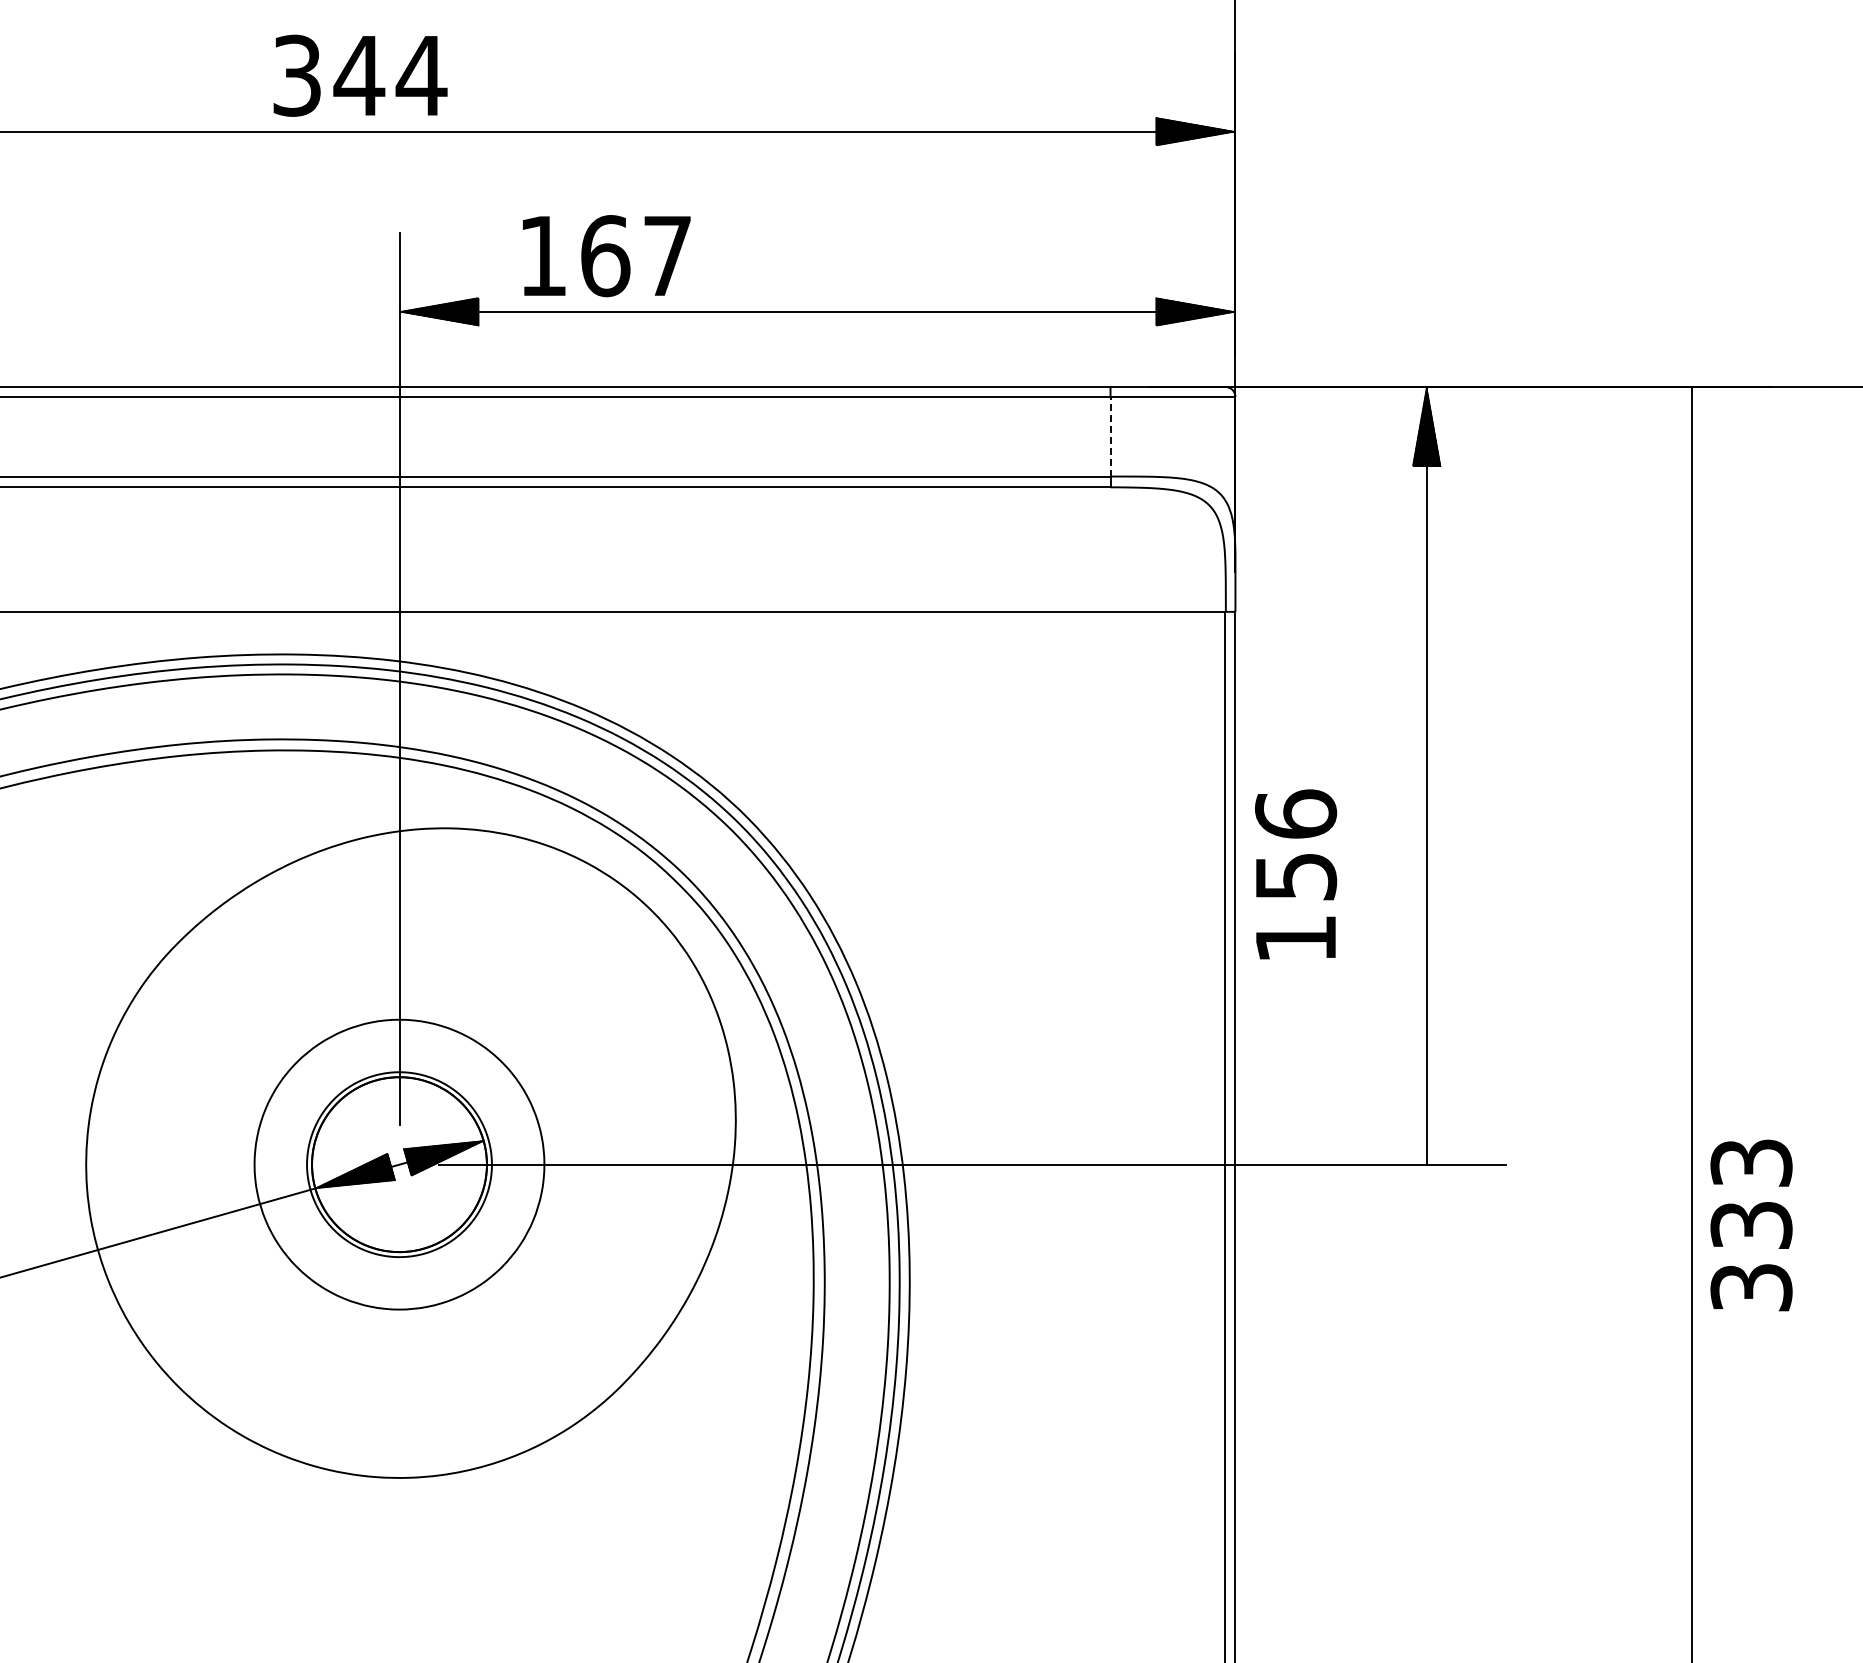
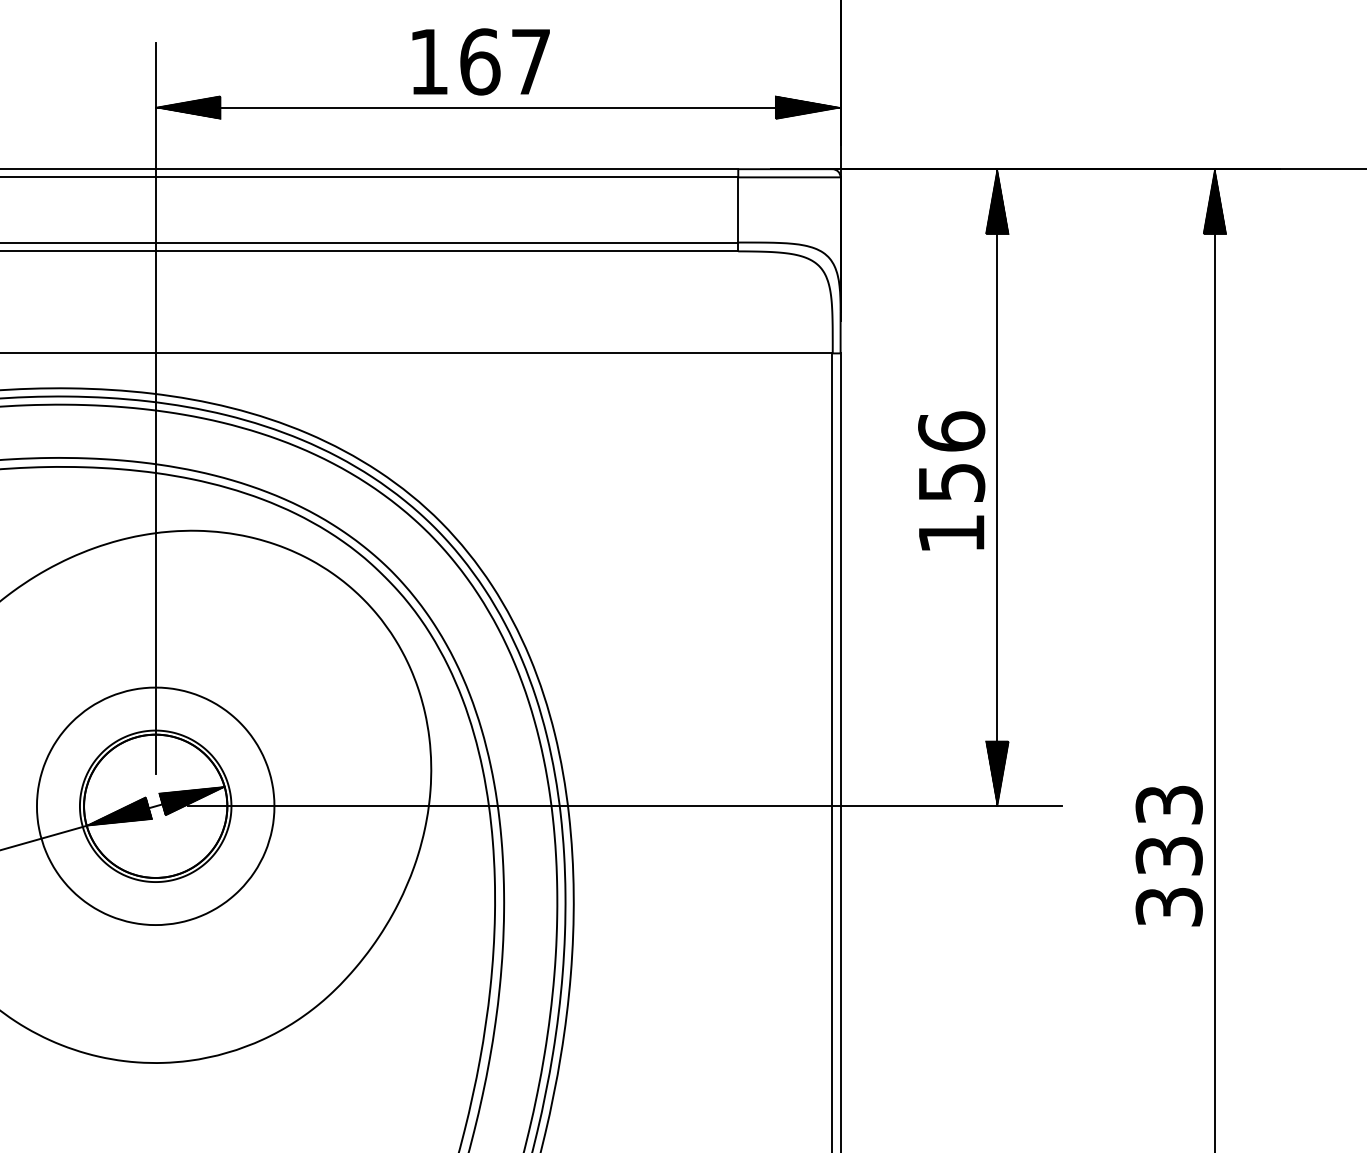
text: (606, 256) -> (480, 62), moved
hatch: (1692, 426) -> (1215, 201), added
line: (1110, 436) -> (738, 209), dashed -> solid
text: (1296, 874) -> (952, 480), moved
hatch: (1426, 1124) -> (997, 773), added
text: (1751, 1225) -> (1169, 856), moved

